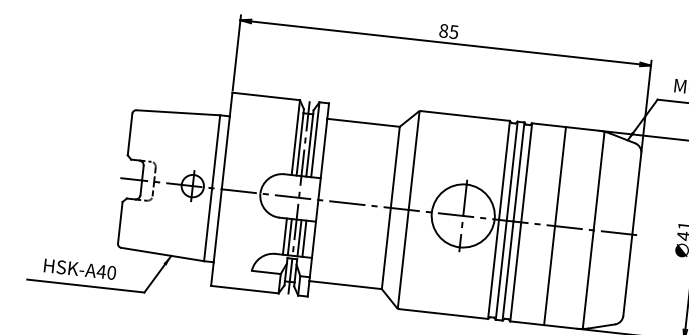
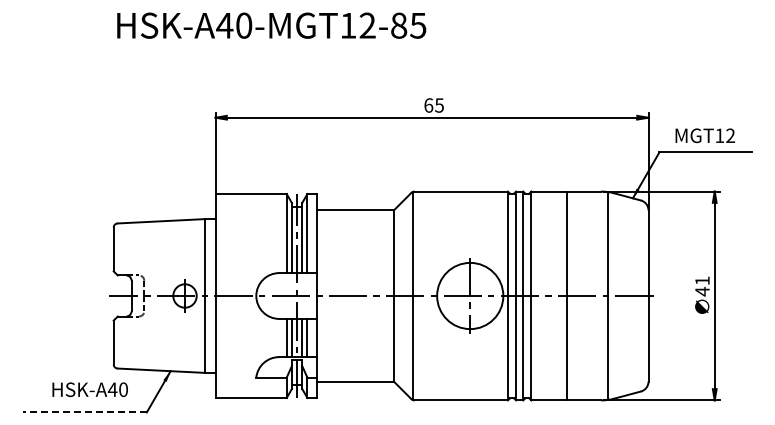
text: (443, 30) -> (428, 105), 85 -> 65
text: (79, 269) -> (89, 389), moved
line: (86, 286) -> (85, 412), solid -> dashed

